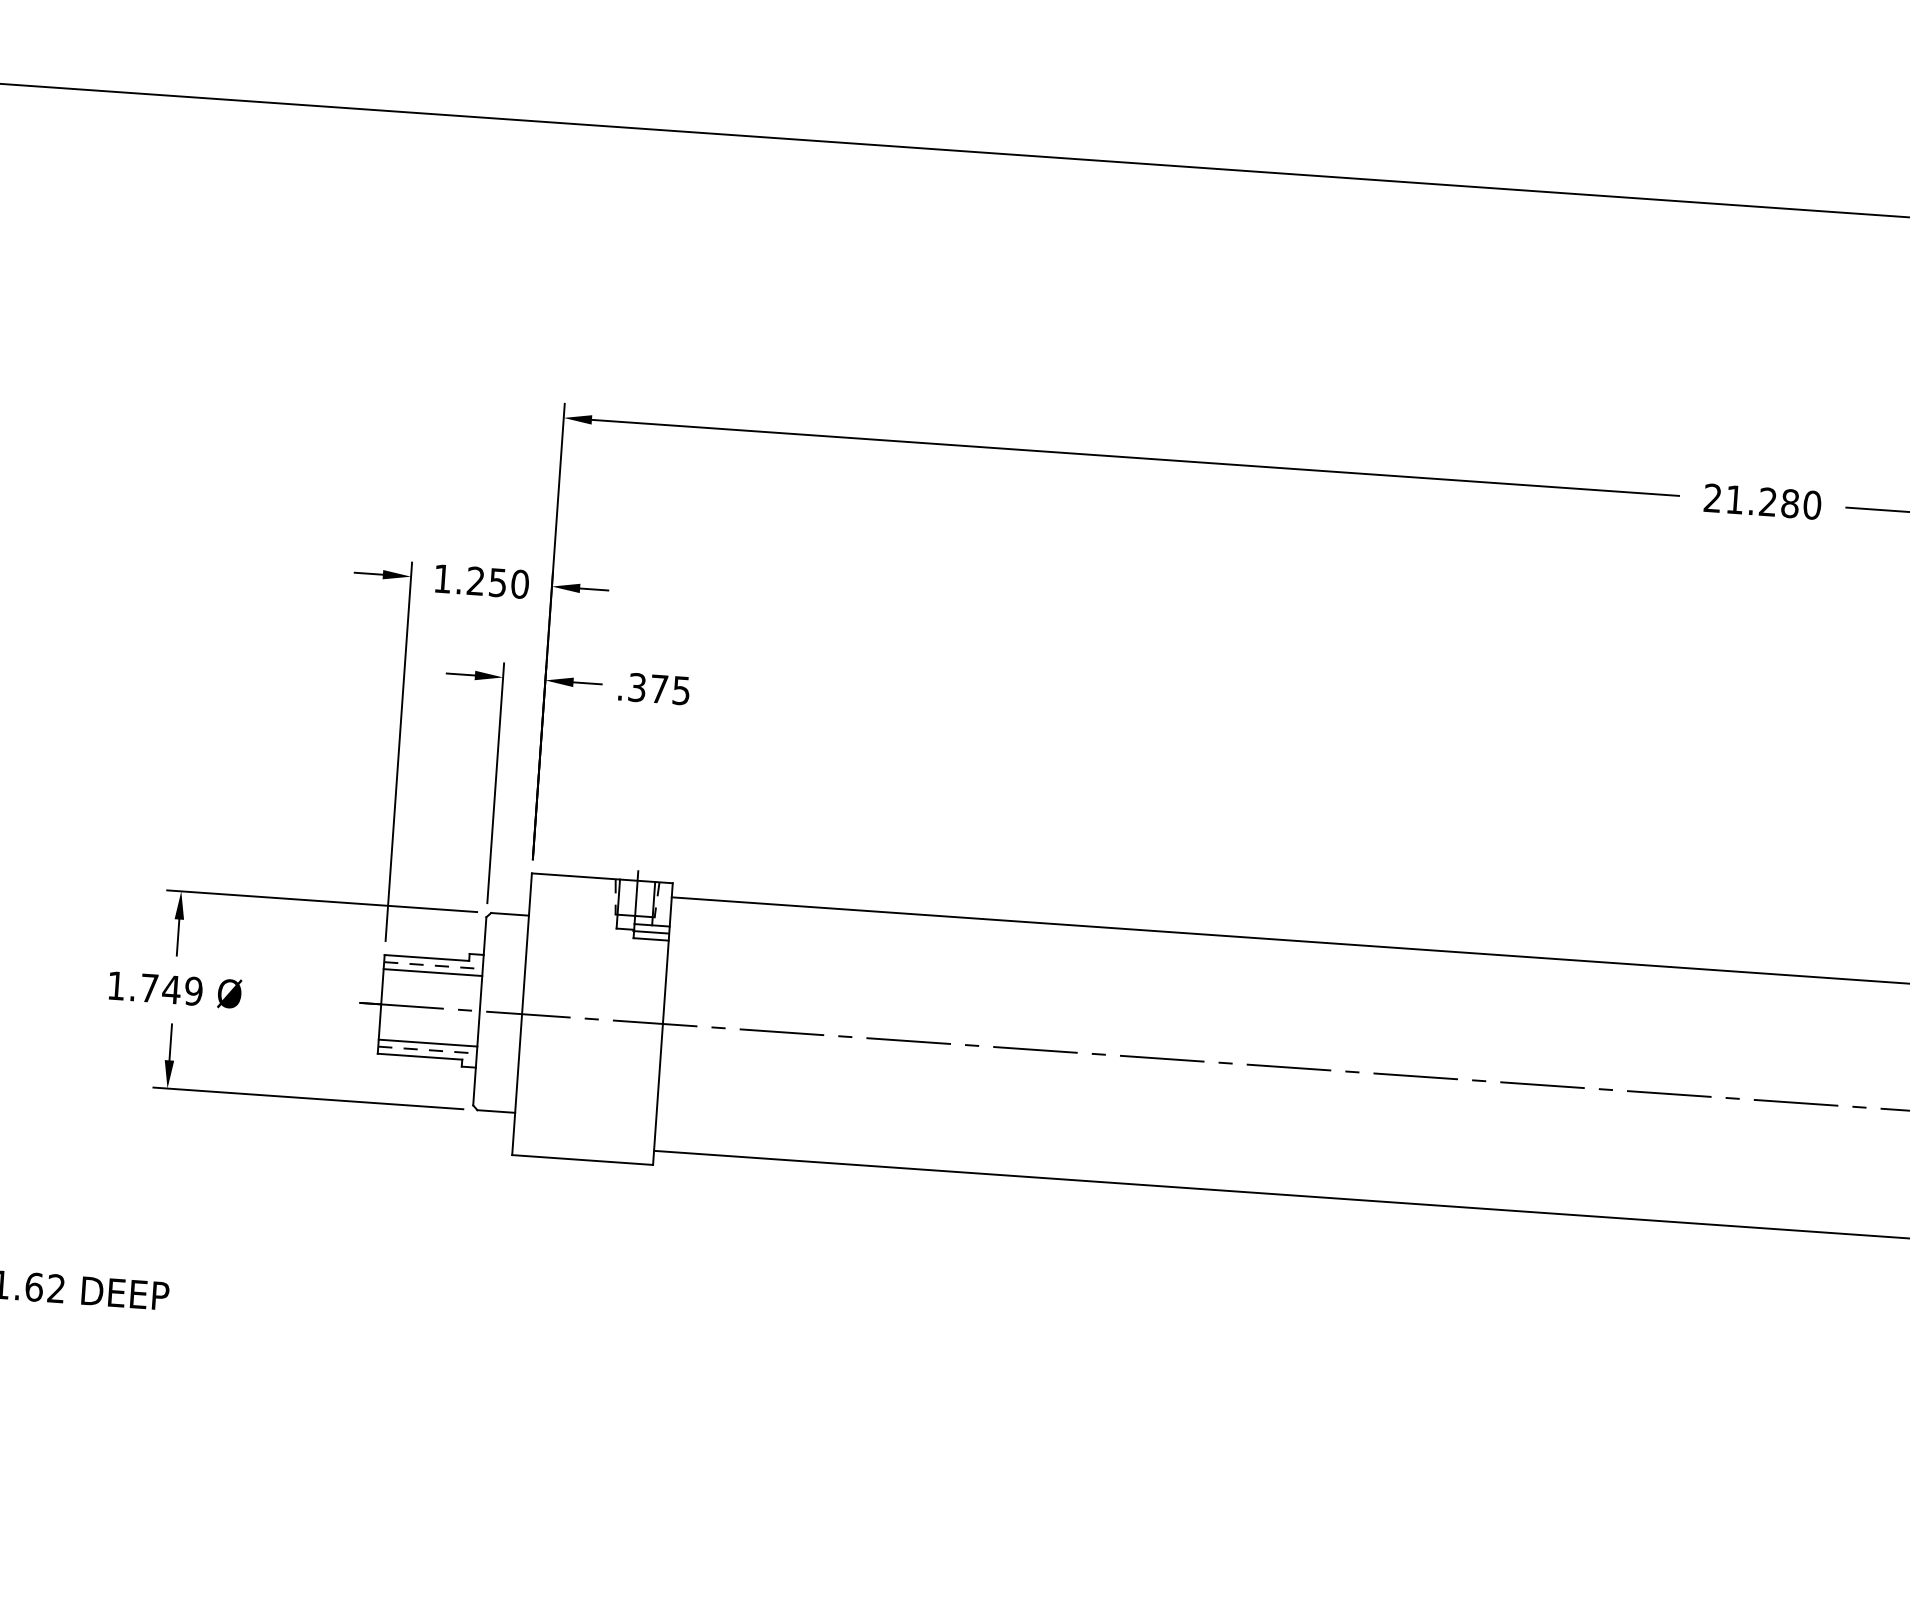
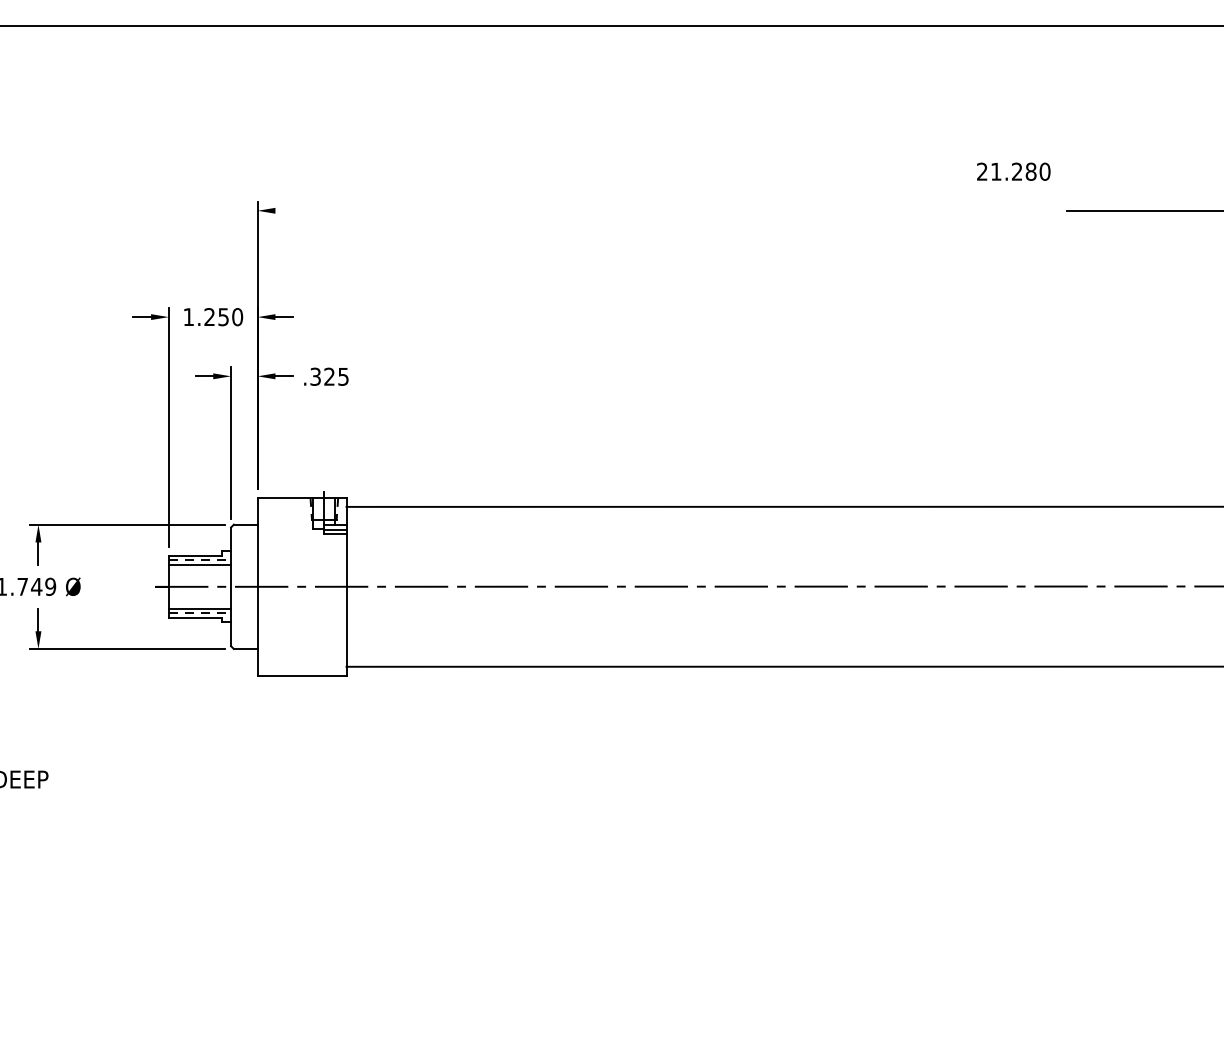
line: (1135, 457) -> (618, 210), removed
text: (1762, 501) -> (1013, 171), moved
text: (659, 688) -> (329, 376), .375 -> .325

